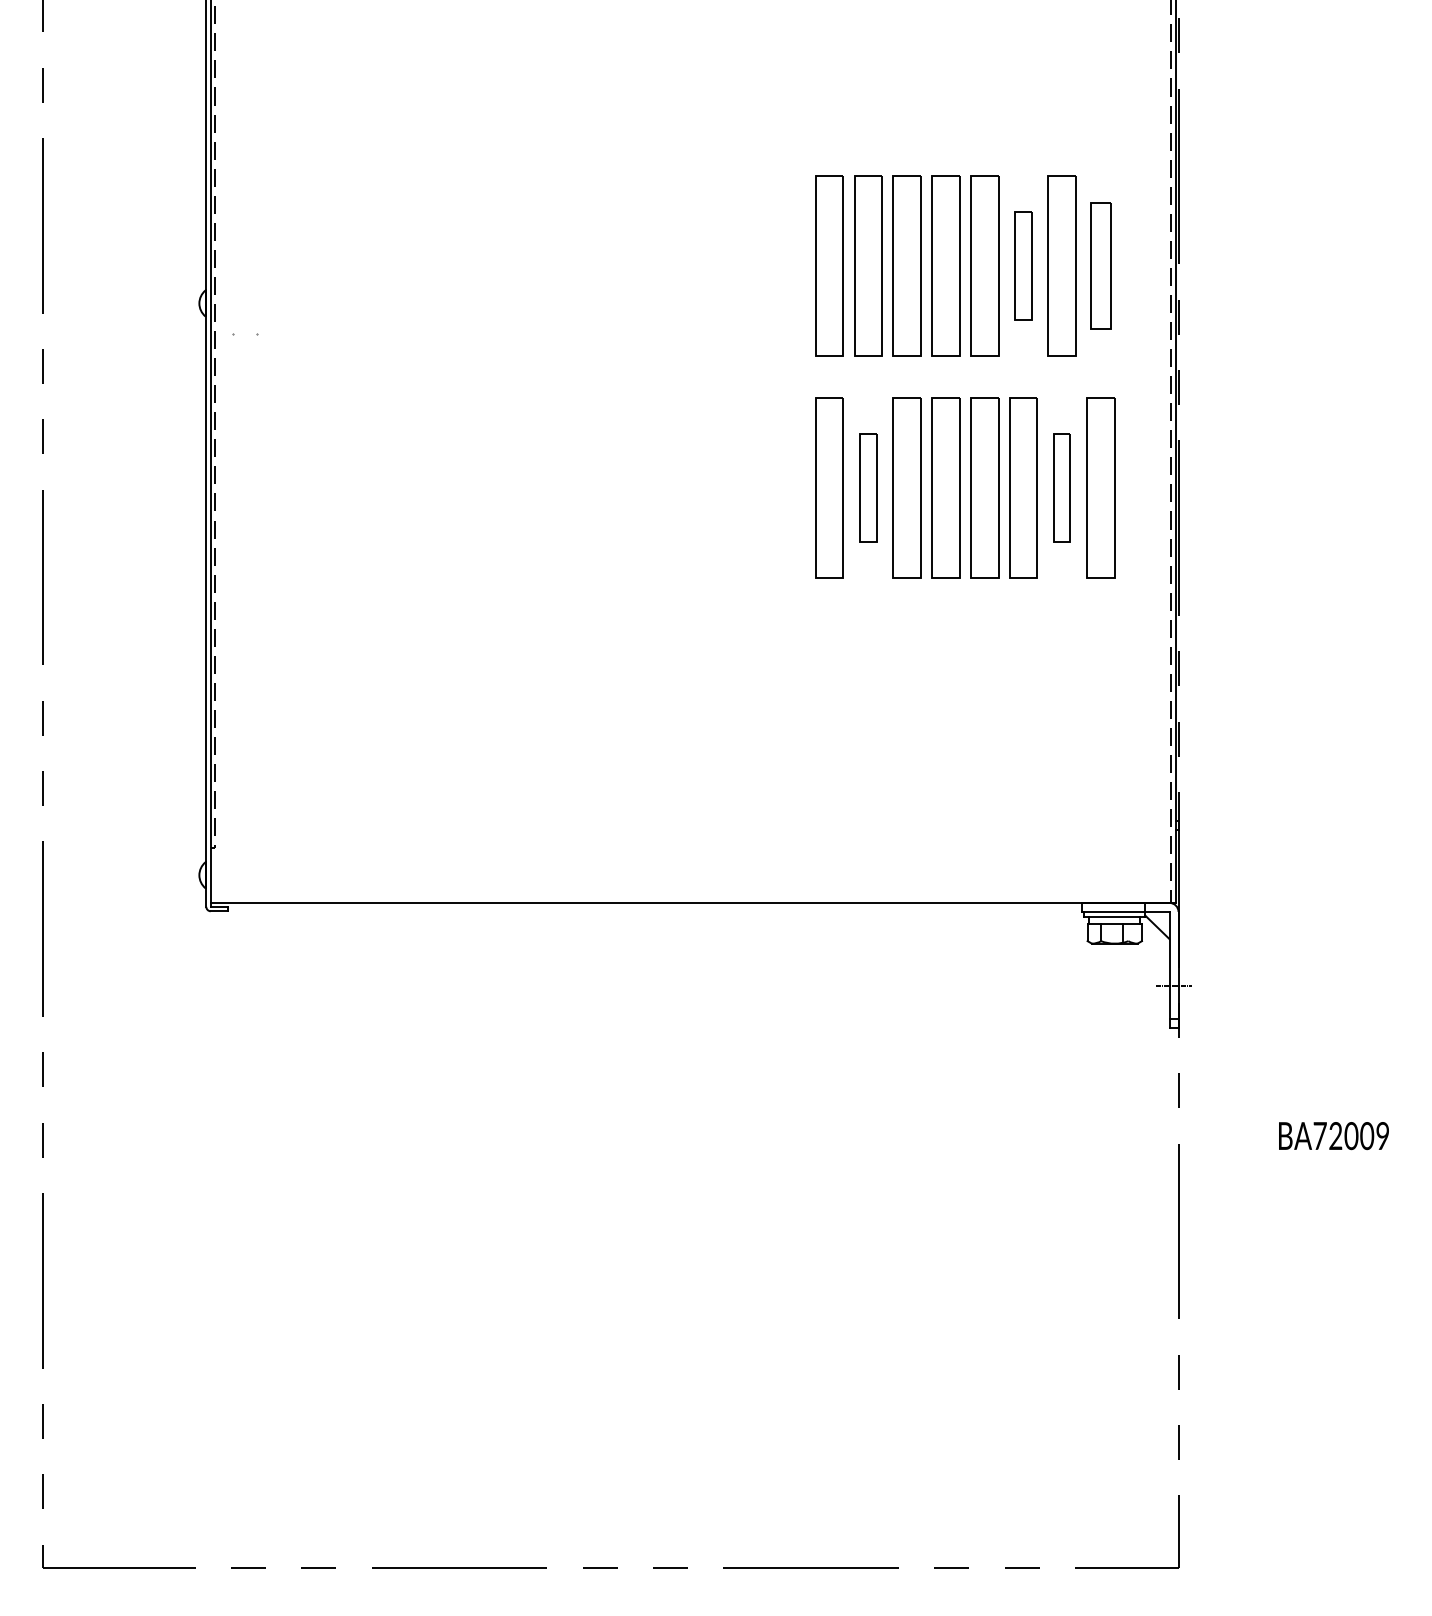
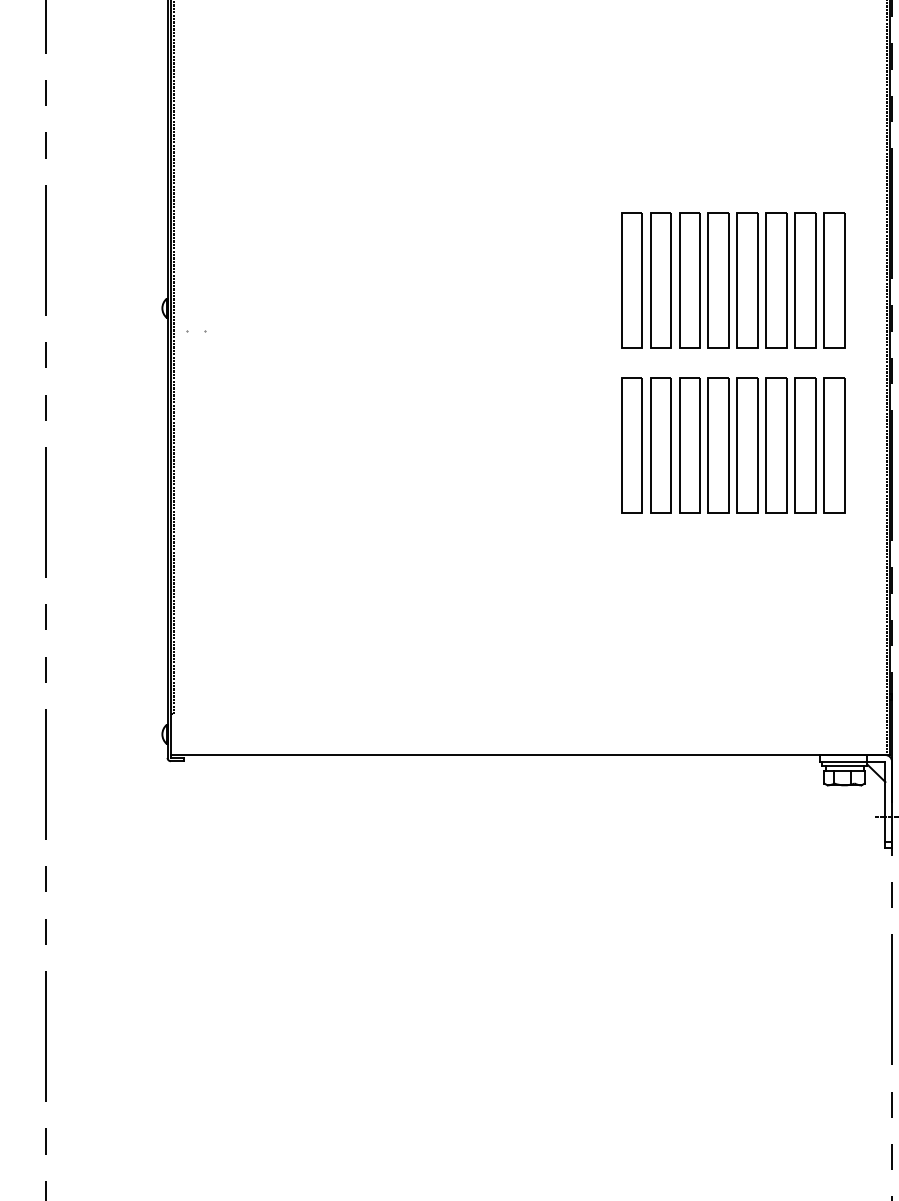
part: (1023, 265) -> (776, 279), size x1.67
part: (1100, 265) -> (833, 279), size x1.43
part: (868, 487) -> (661, 445), size x1.67
part: (1061, 487) -> (804, 445), size x1.67

